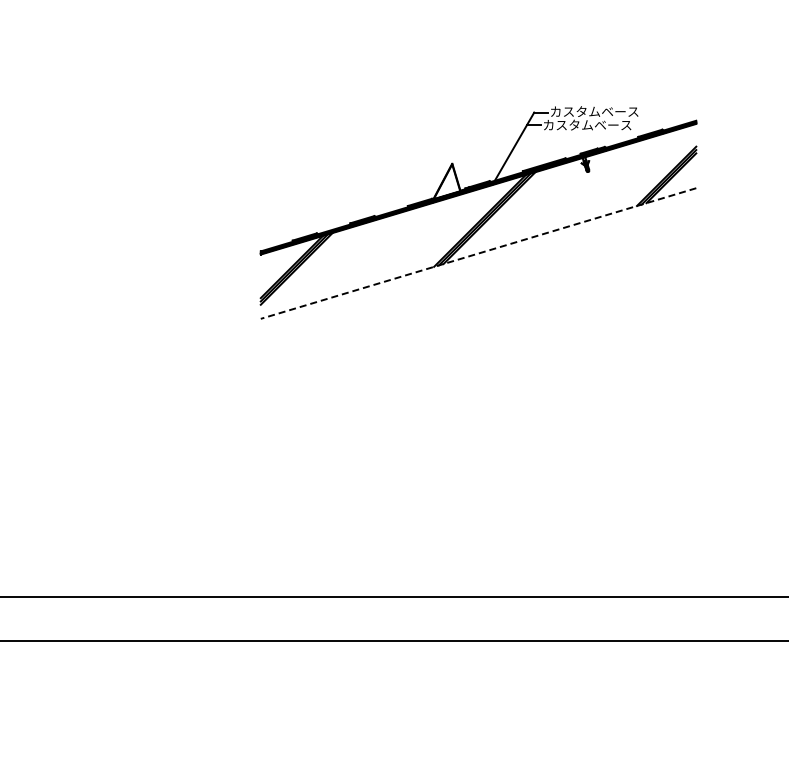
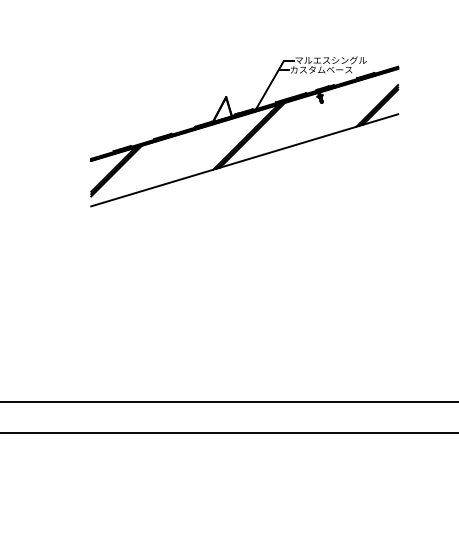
text: (600, 111) -> (330, 60), カスタムベース -> マルエスシングル
line: (478, 253) -> (244, 160), dashed -> solid

